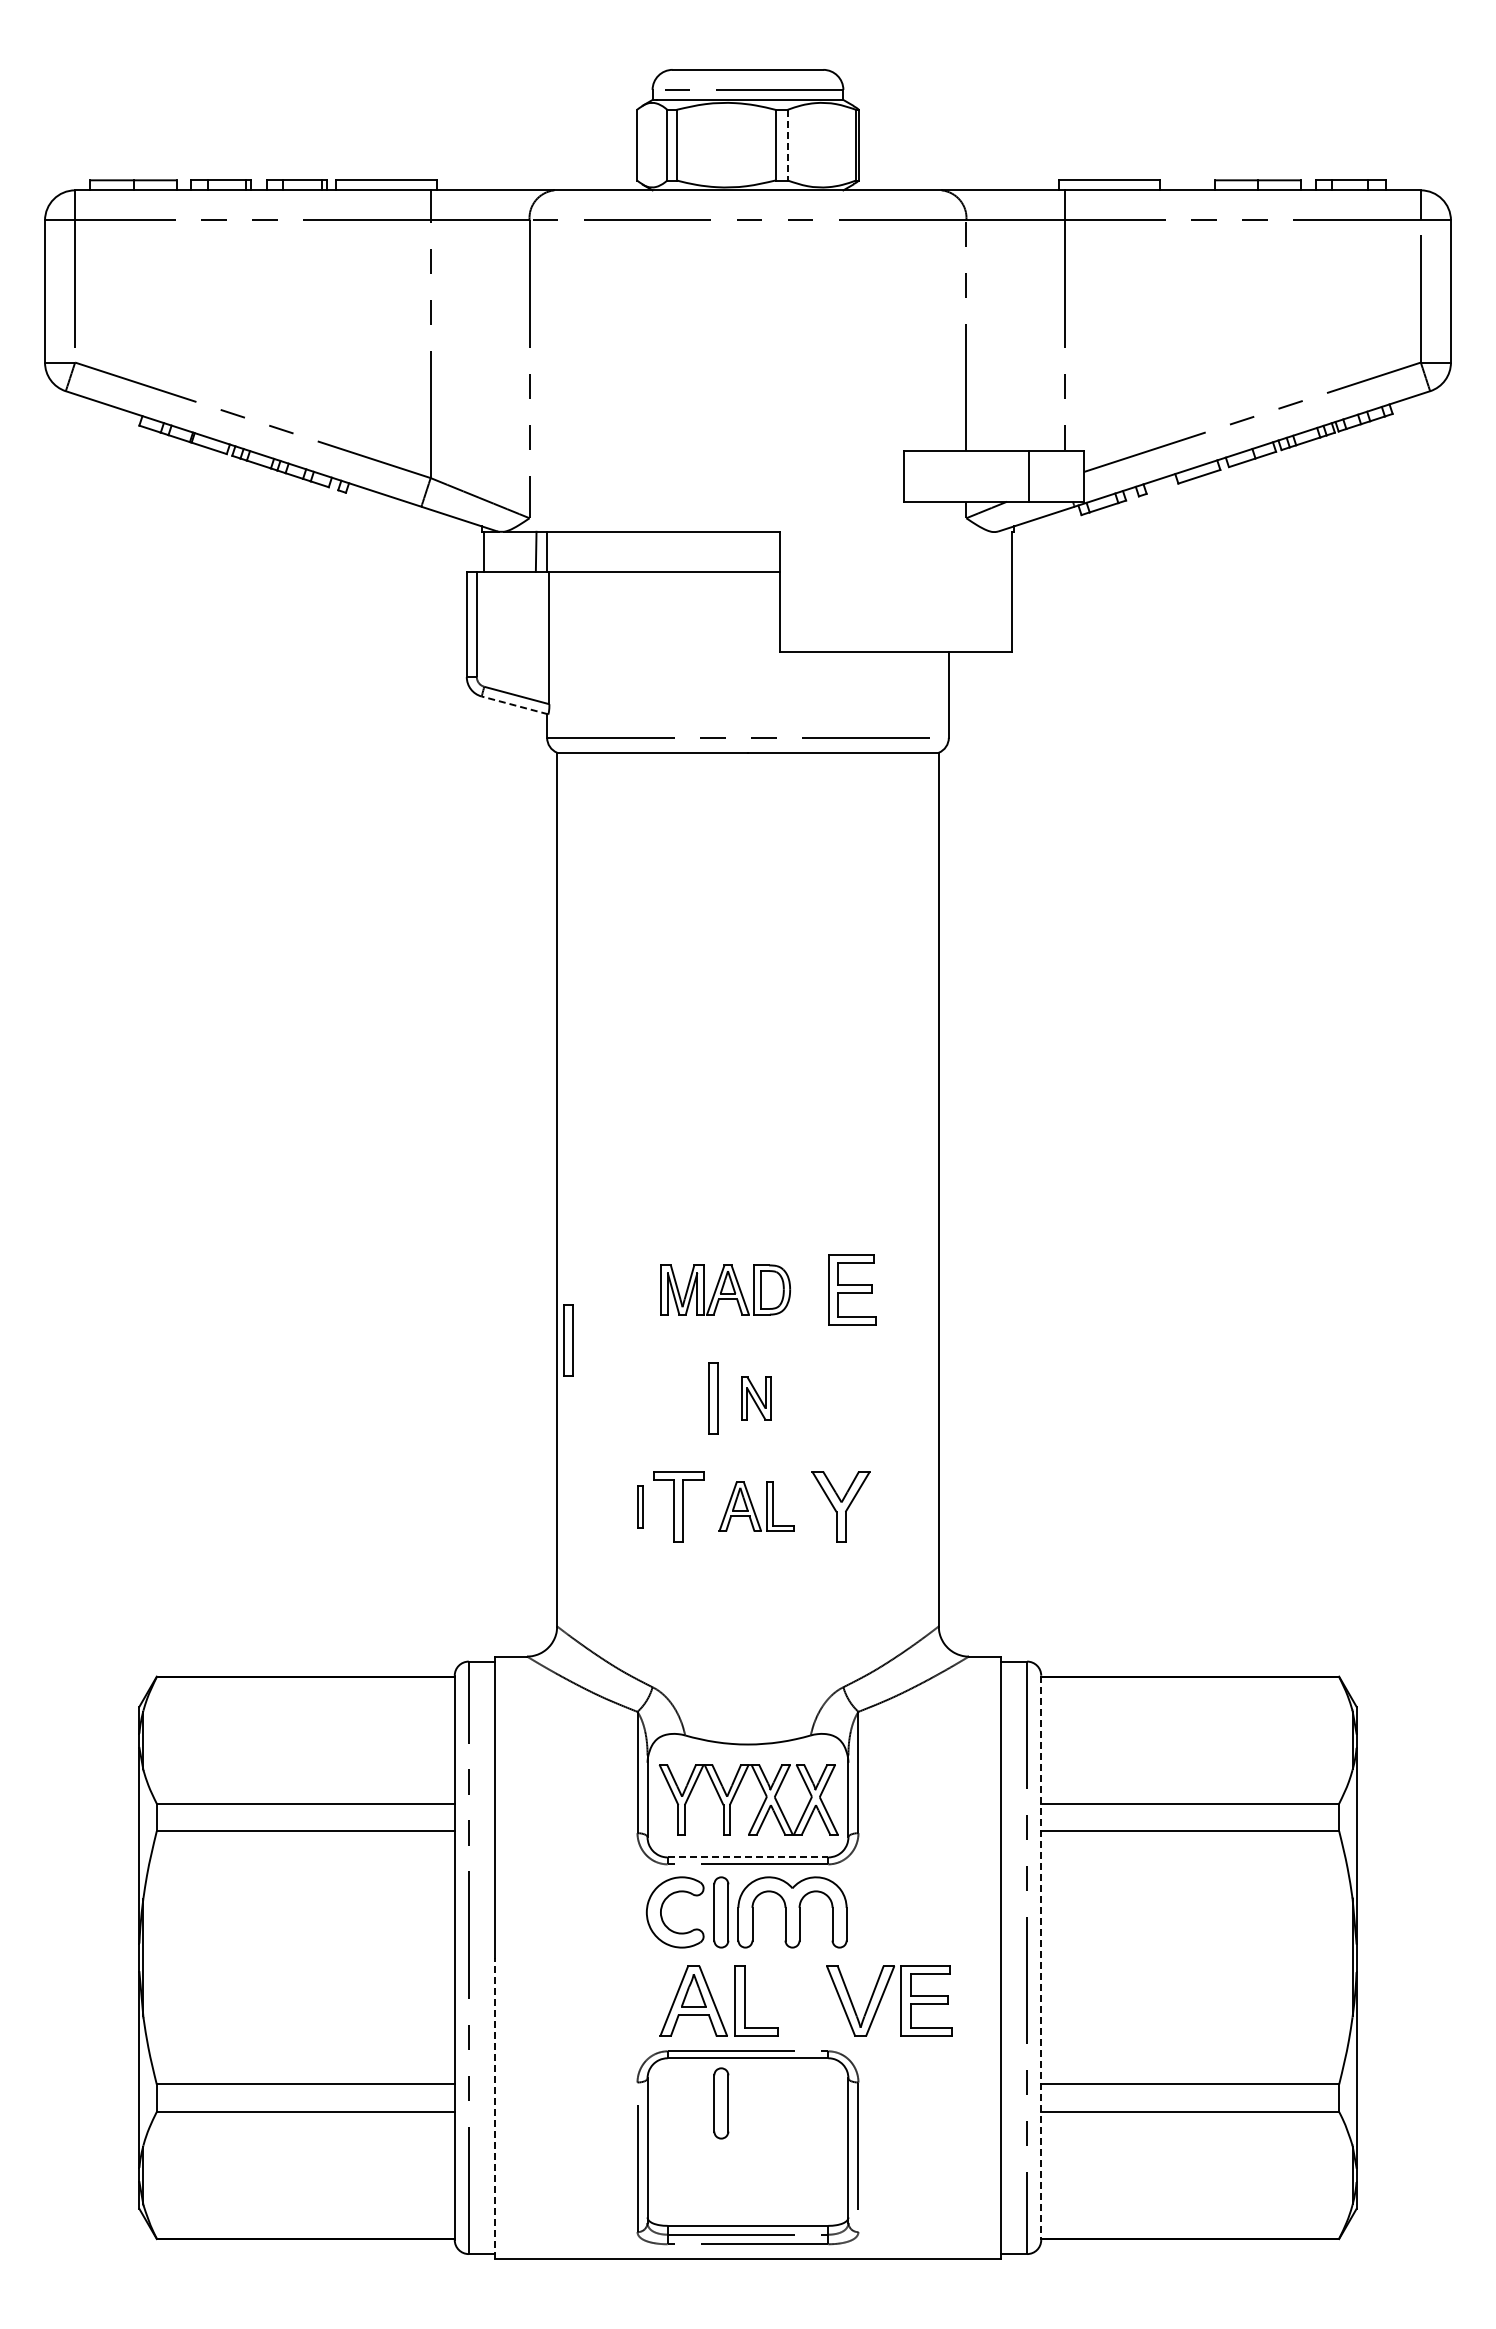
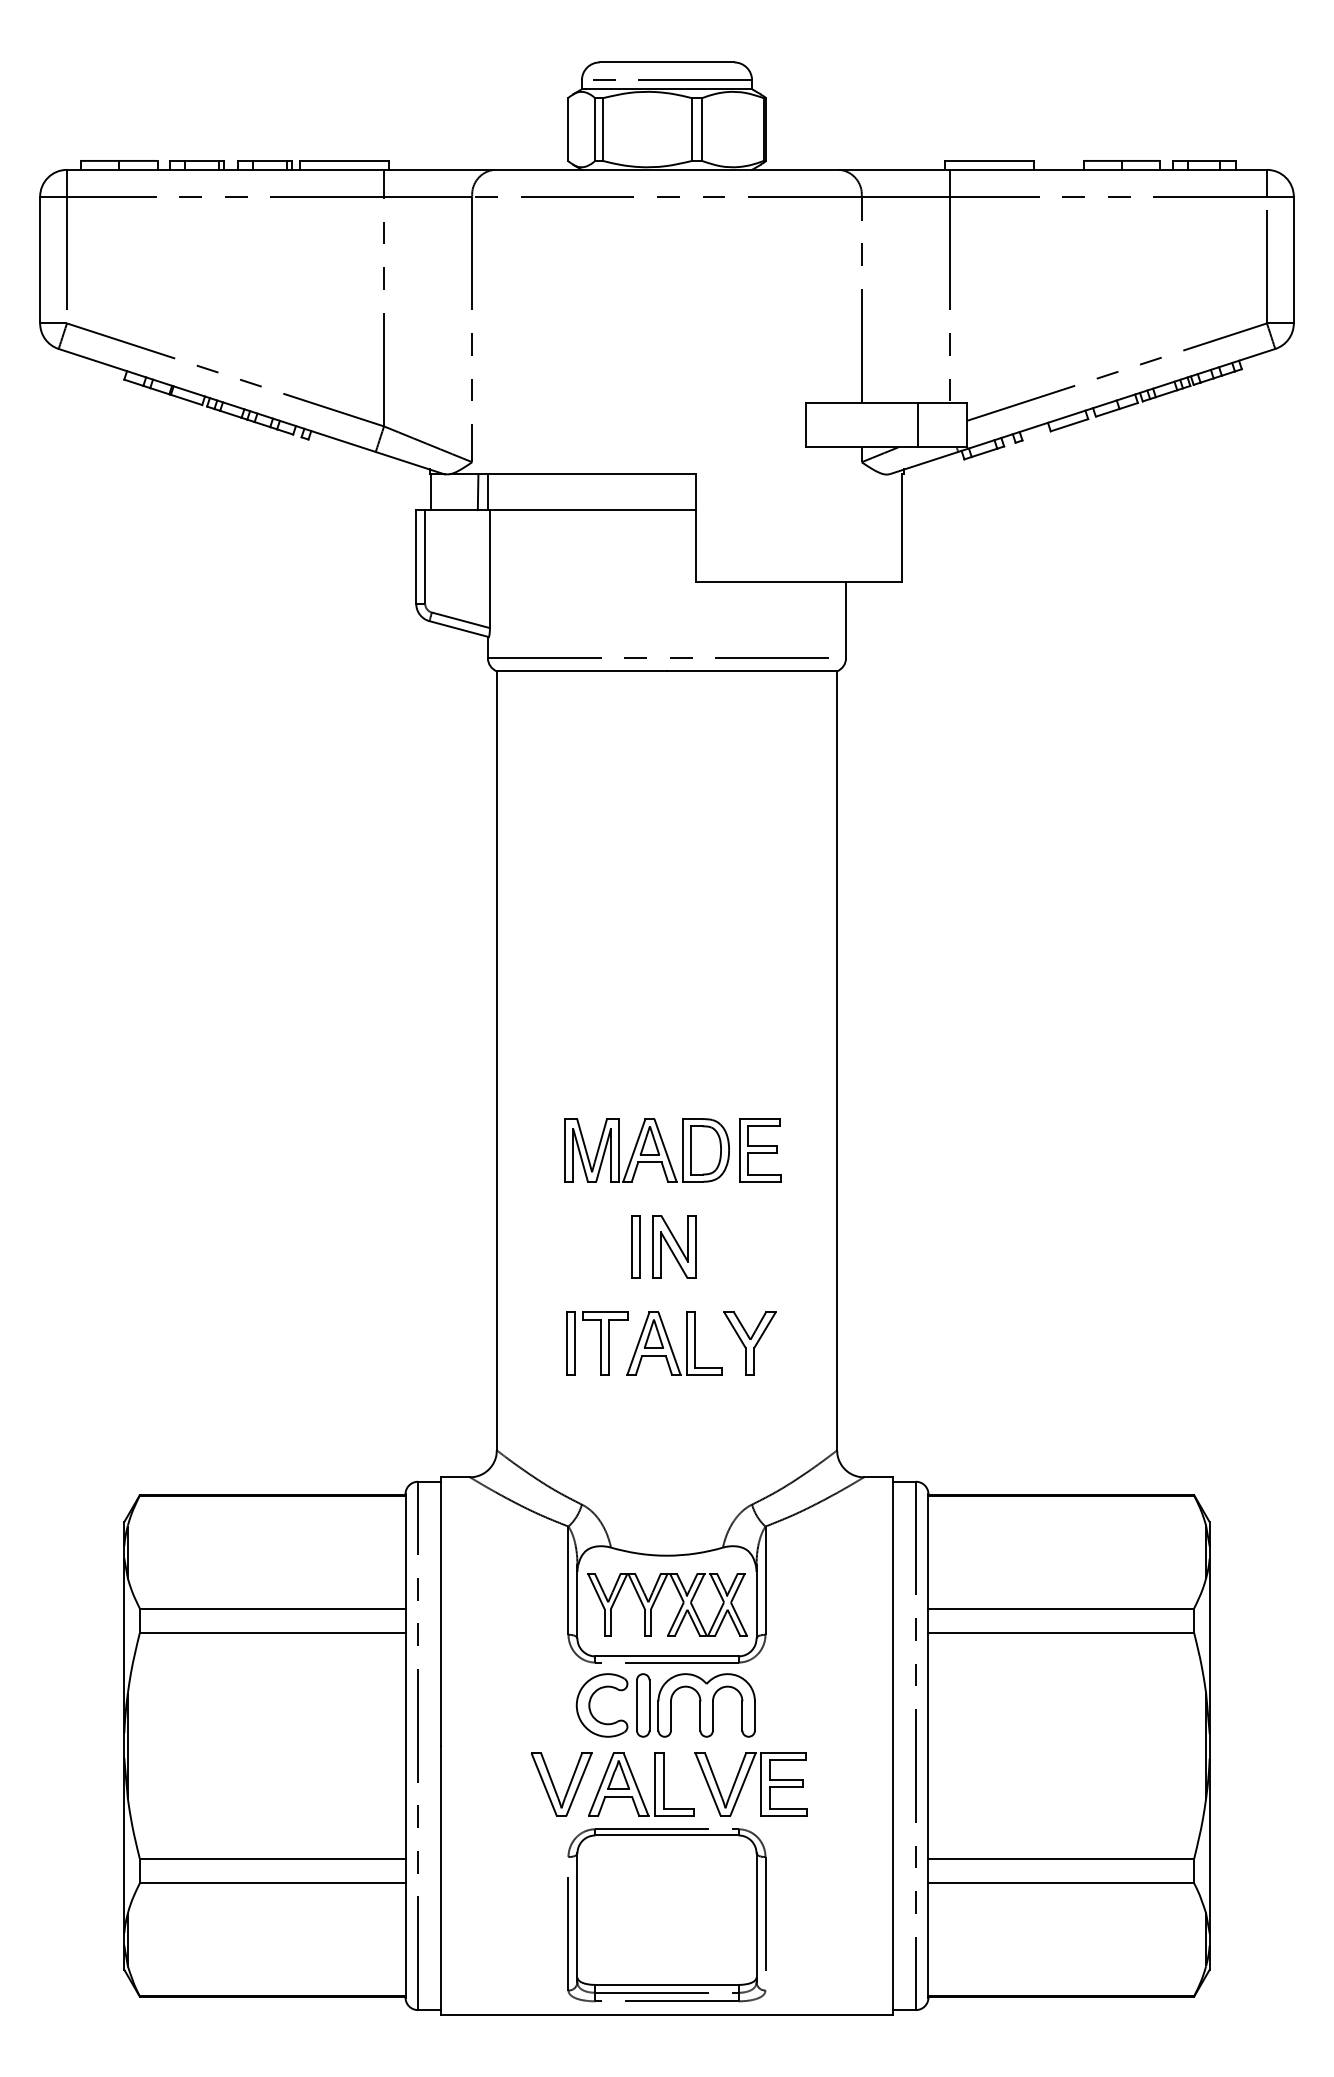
line: (787, 145) -> (702, 129), dashed -> solid
line: (514, 705) -> (458, 629), dashed -> solid
part: (725, 1289) -> (646, 1149), size x1.43
part: (568, 1340) -> (506, 1195), removed
part: (756, 1398) -> (674, 1247), size x1.67
part: (640, 1506) -> (571, 1343), size x1.67
part: (756, 1506) -> (674, 1343), size x1.43
line: (748, 1857) -> (667, 1656), dashed -> solid
line: (1041, 1958) -> (928, 1746), dashed -> solid
part: (883, 1996) -> (745, 1780), moved
part: (621, 2001) -> (554, 1784), added
part: (721, 2103) -> (643, 1875), removed
line: (494, 2108) -> (440, 1880), dashed -> solid

